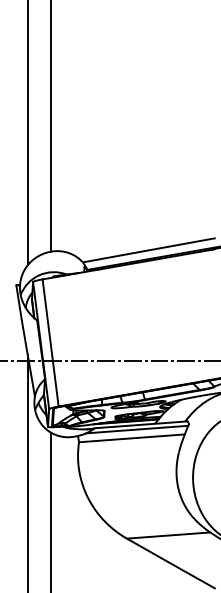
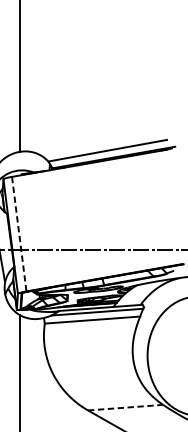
line: (50, 343) -> (19, 234), solid -> dashed
line: (168, 535) -> (125, 407), solid -> dashed

